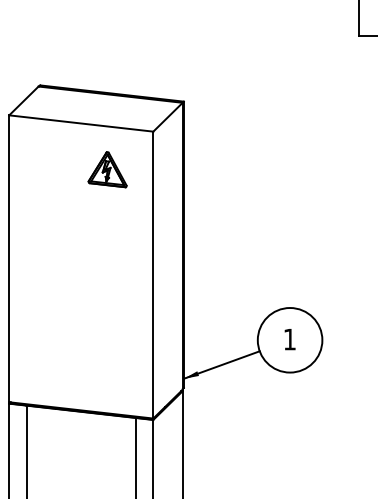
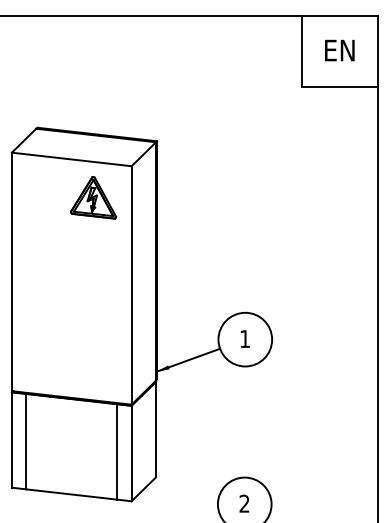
part: (107, 169) -> (93, 197), size x1.43

